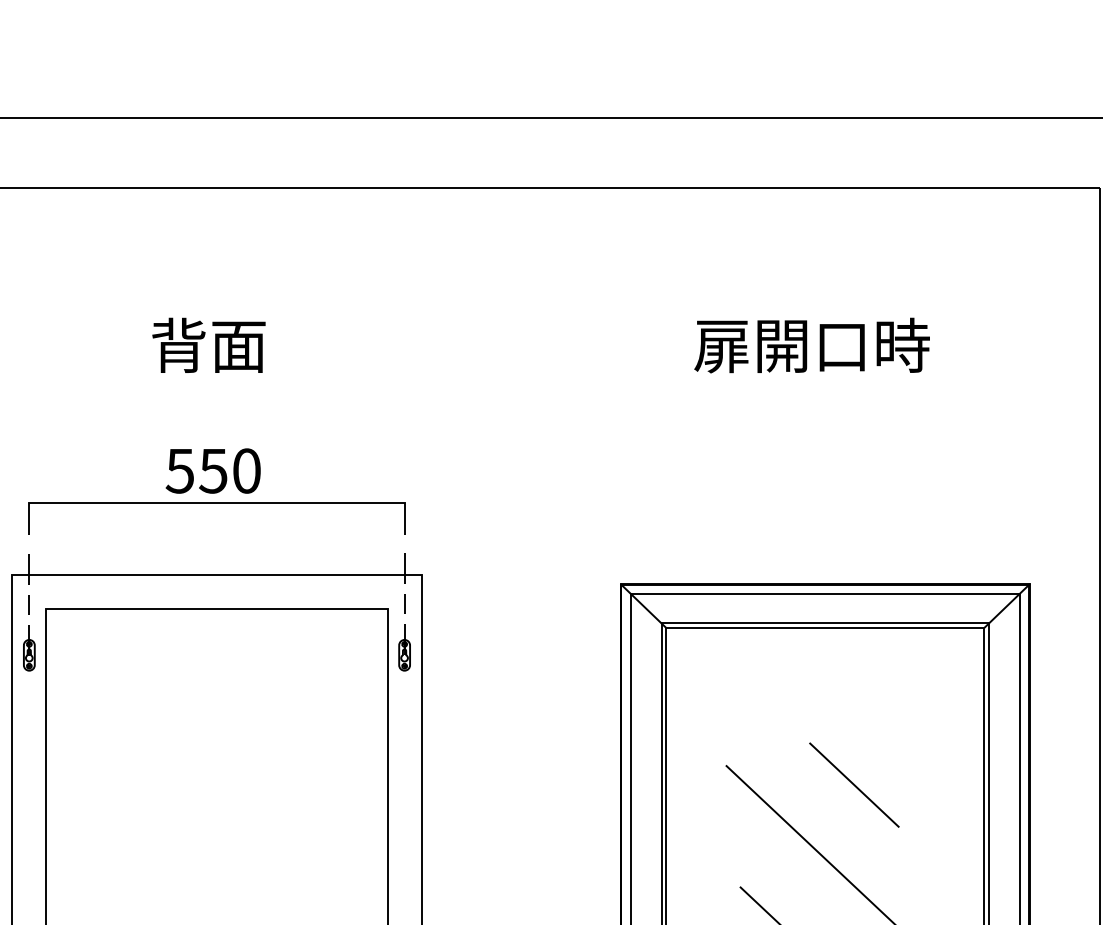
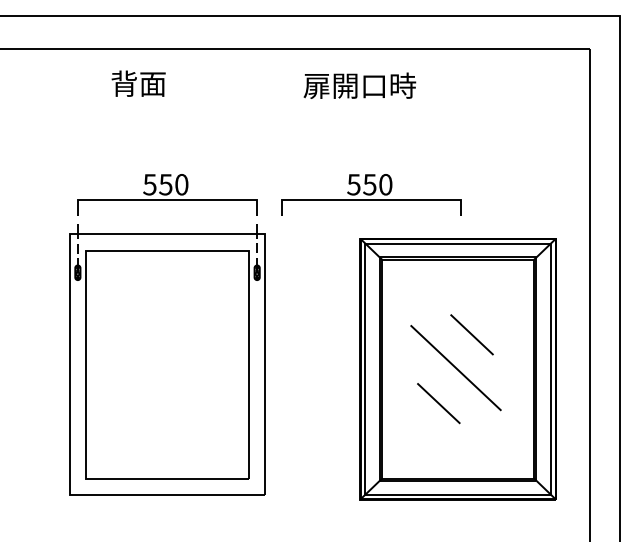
text: (208, 344) -> (138, 83), moved
text: (811, 344) -> (359, 85), moved
part: (643, 491) -> (371, 194), added

